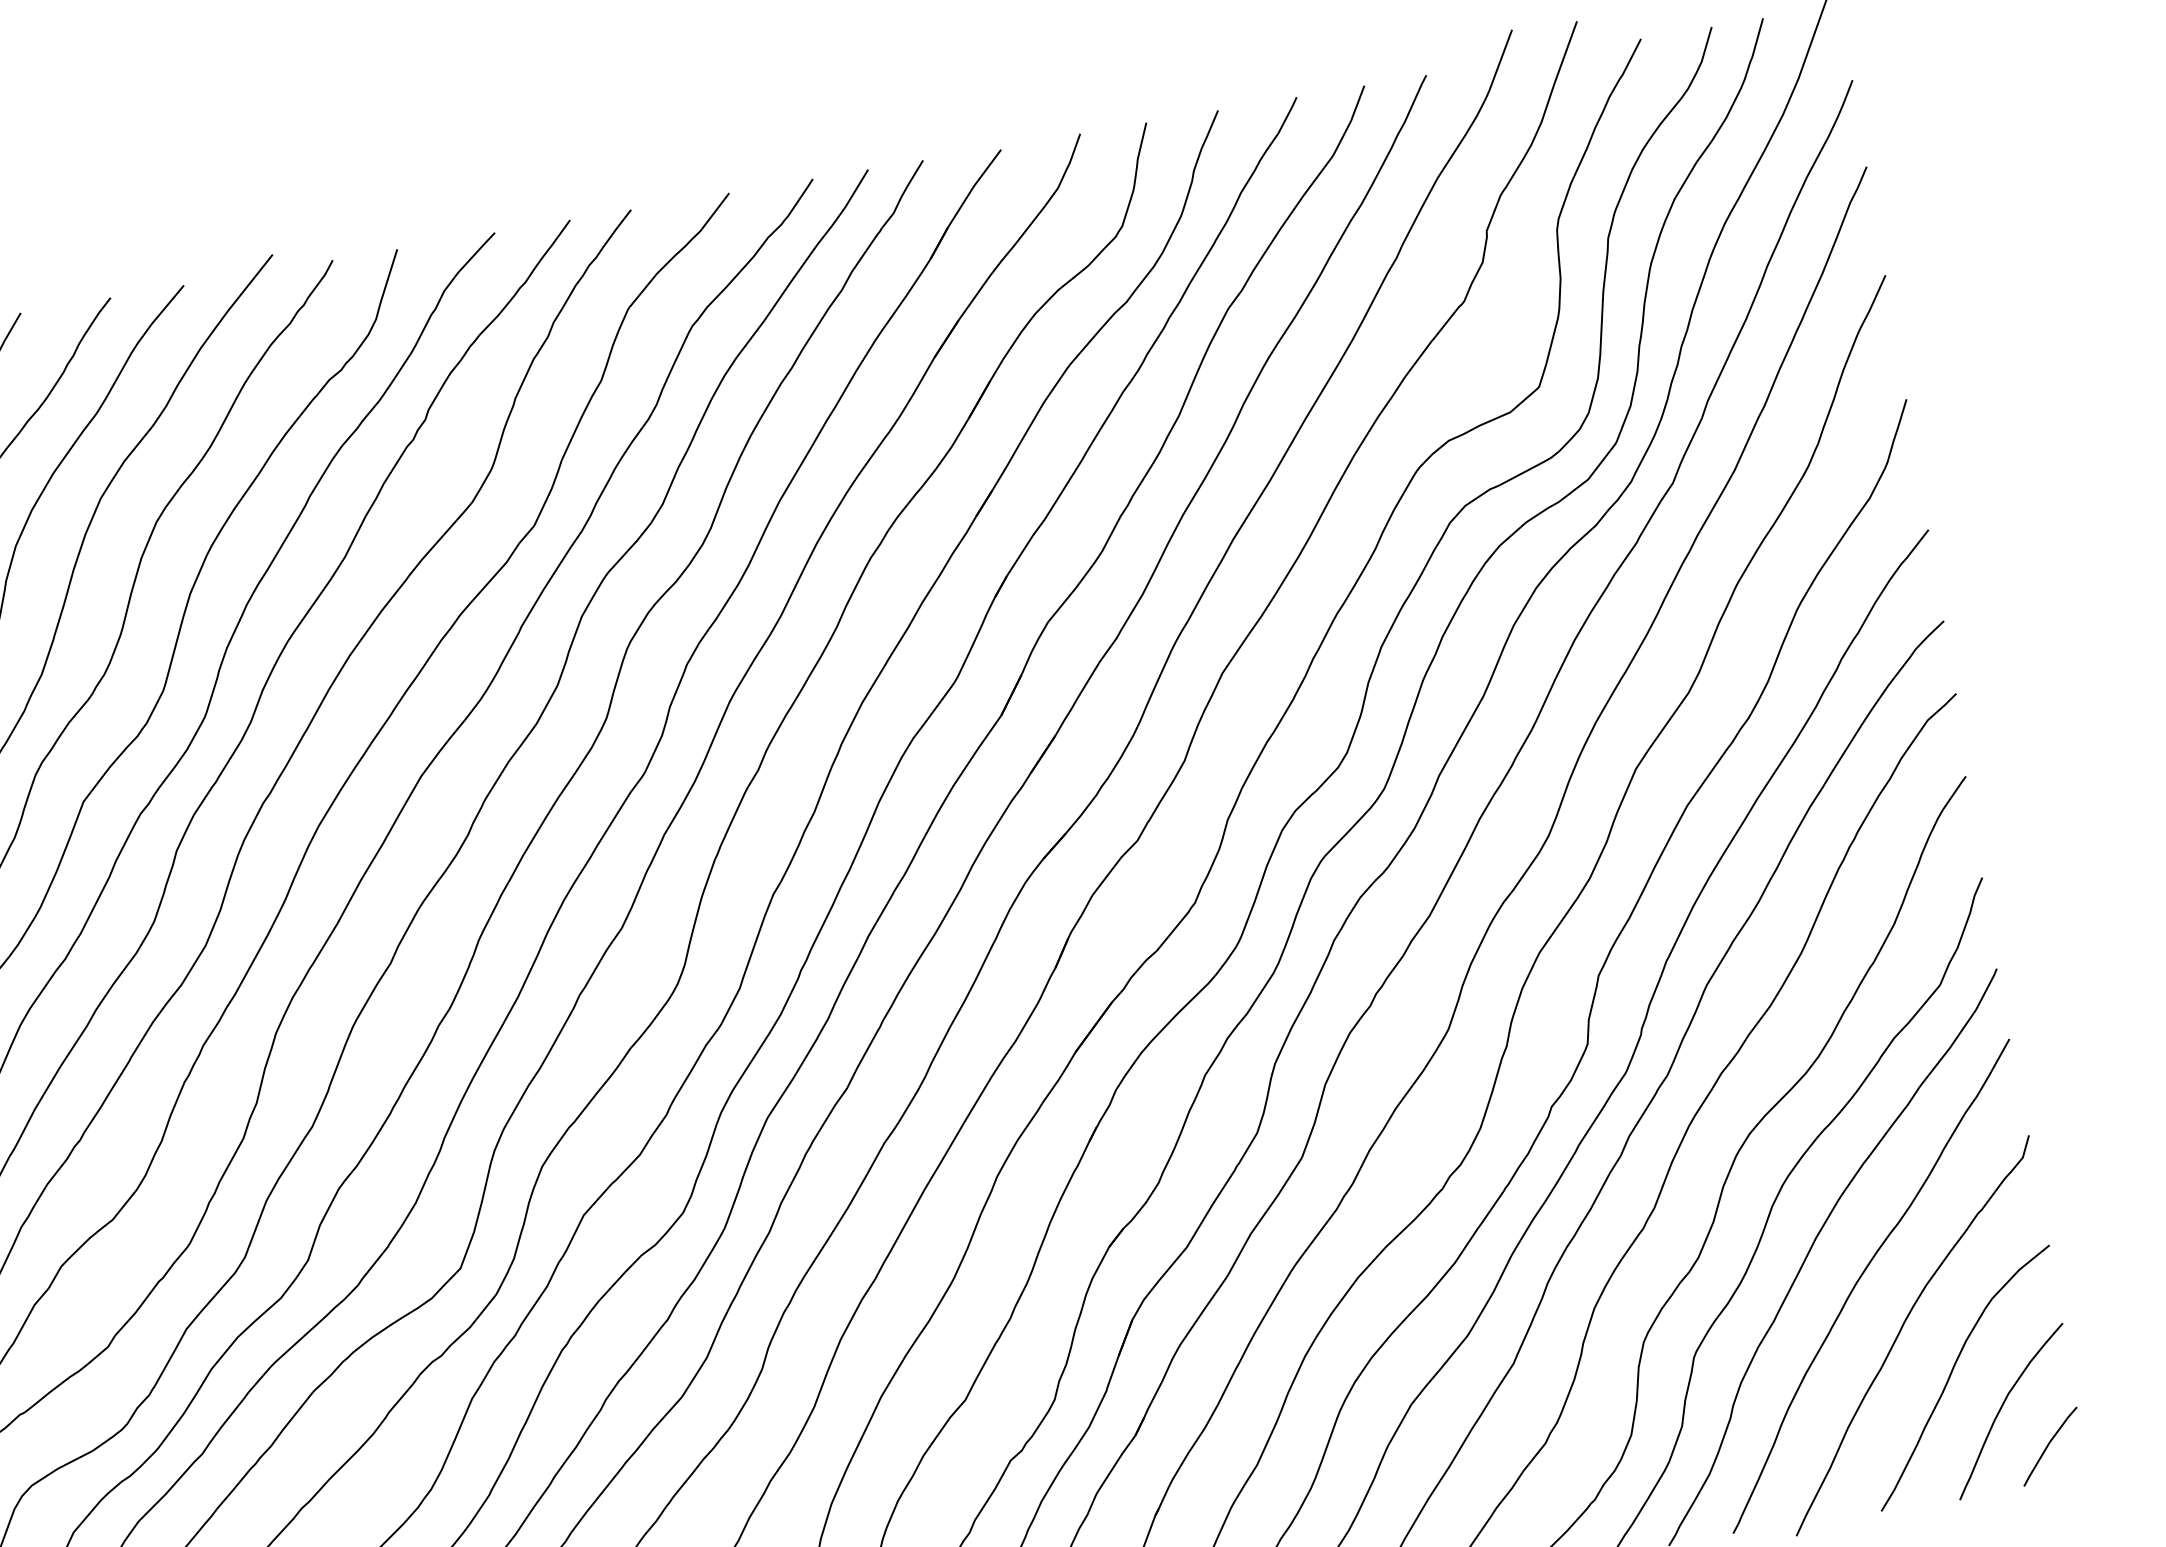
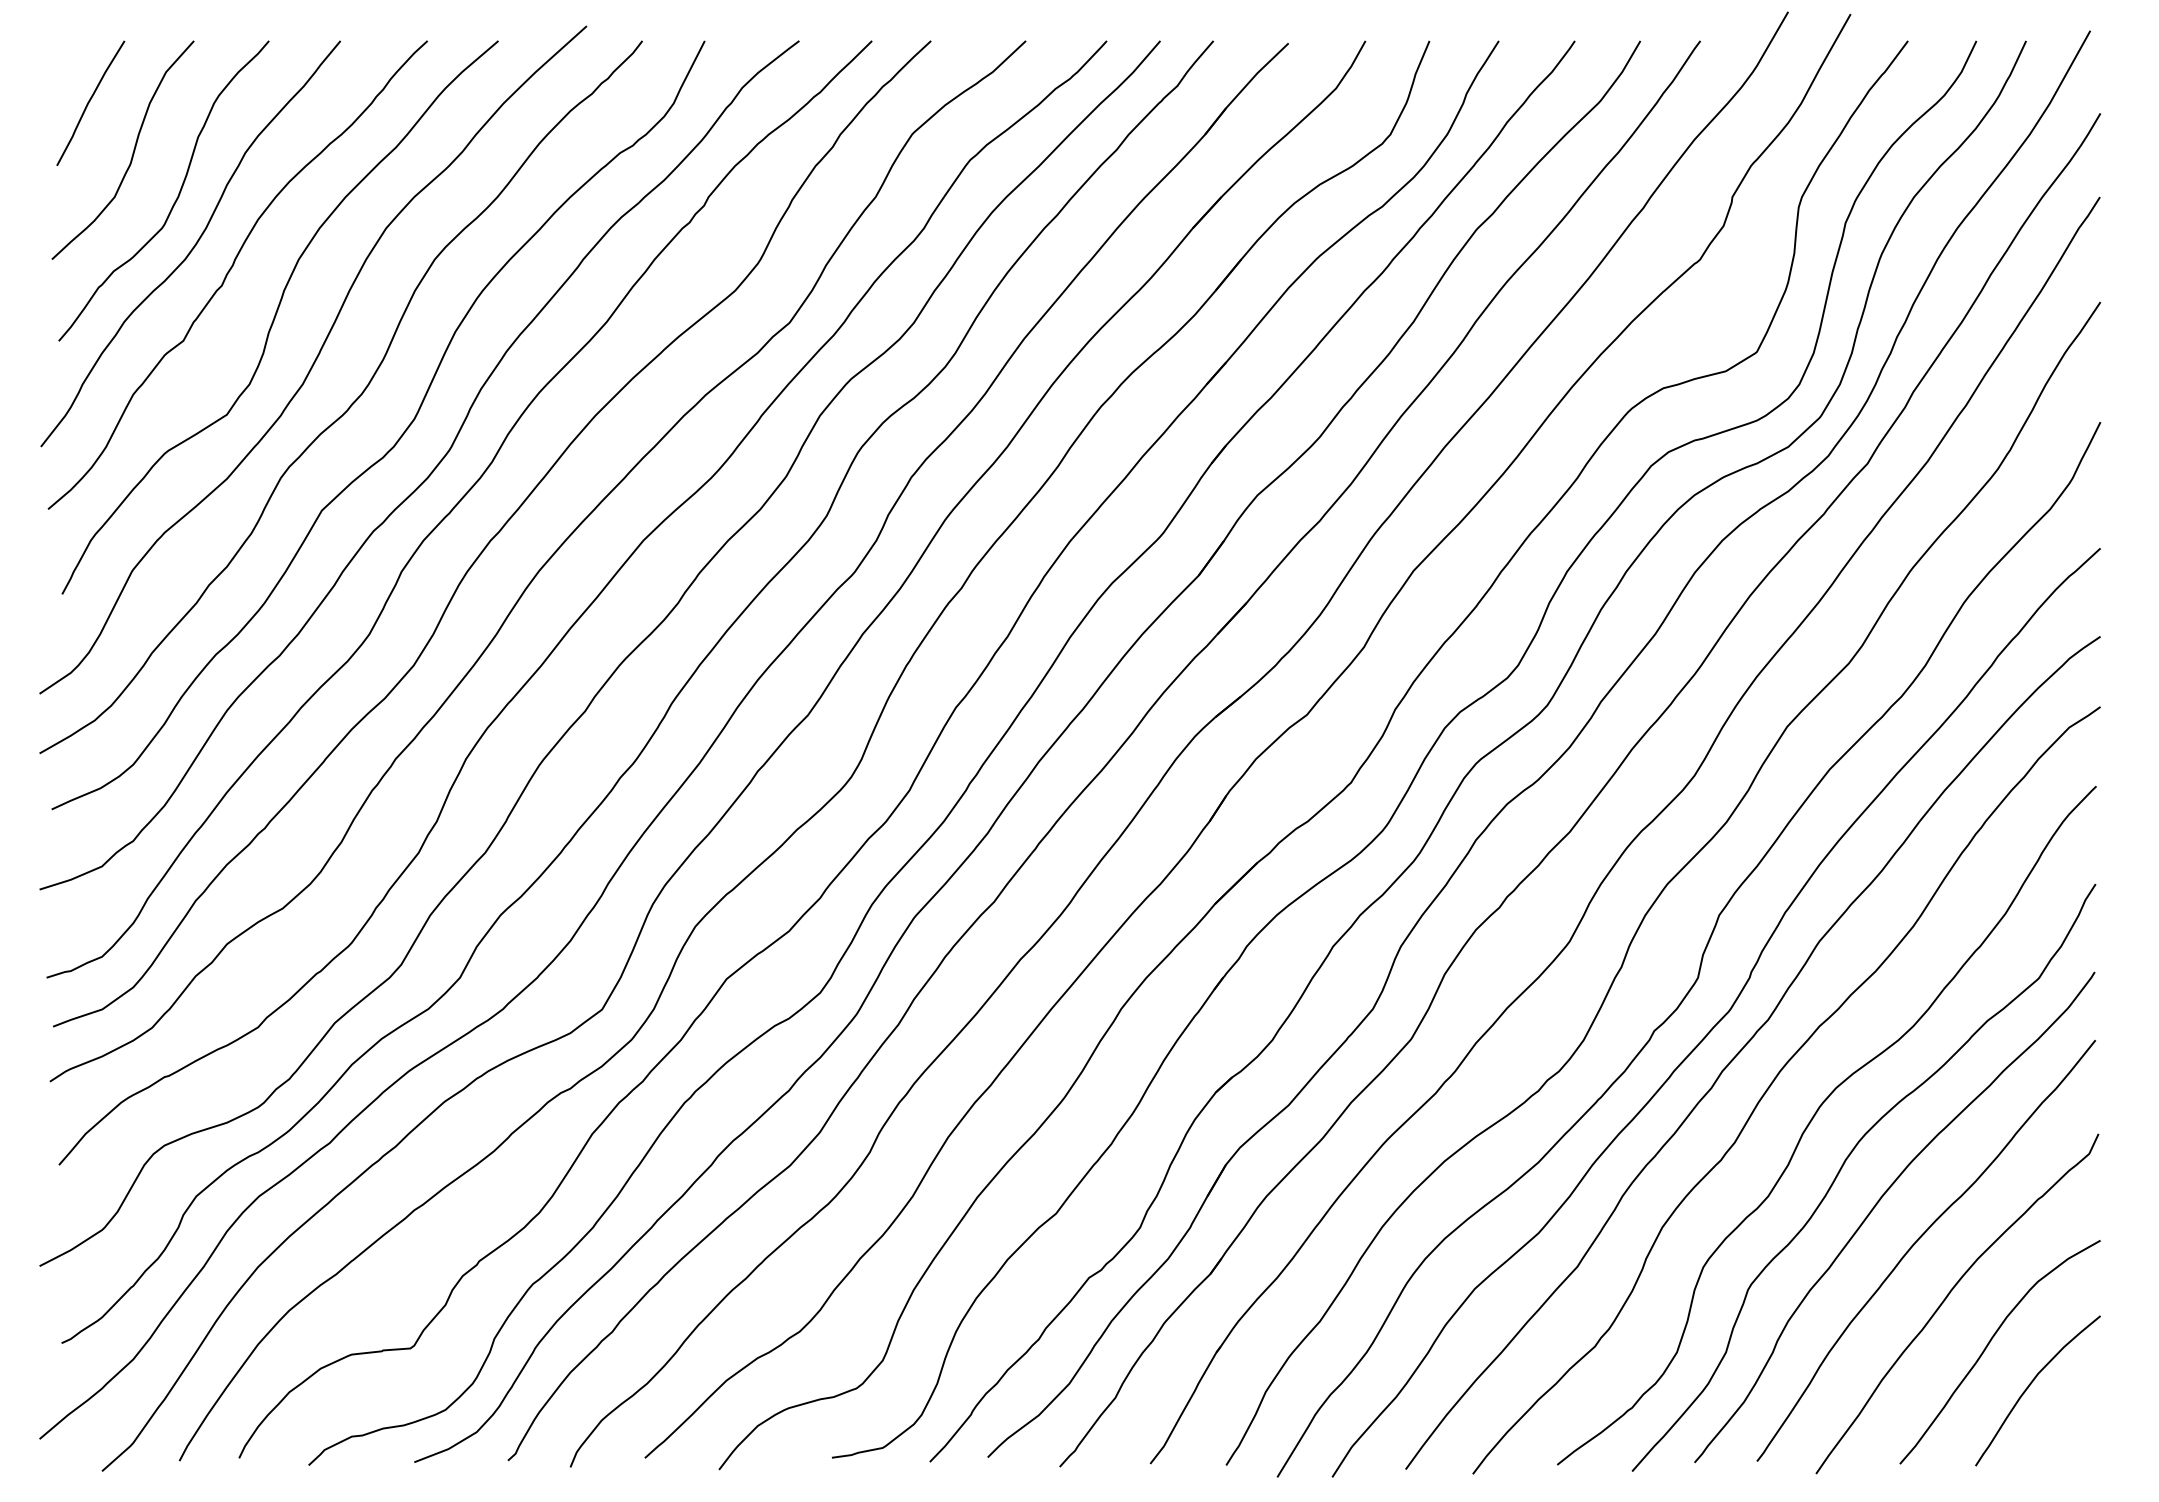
line: (2049, 1445) -> (2068, 1428), removed

